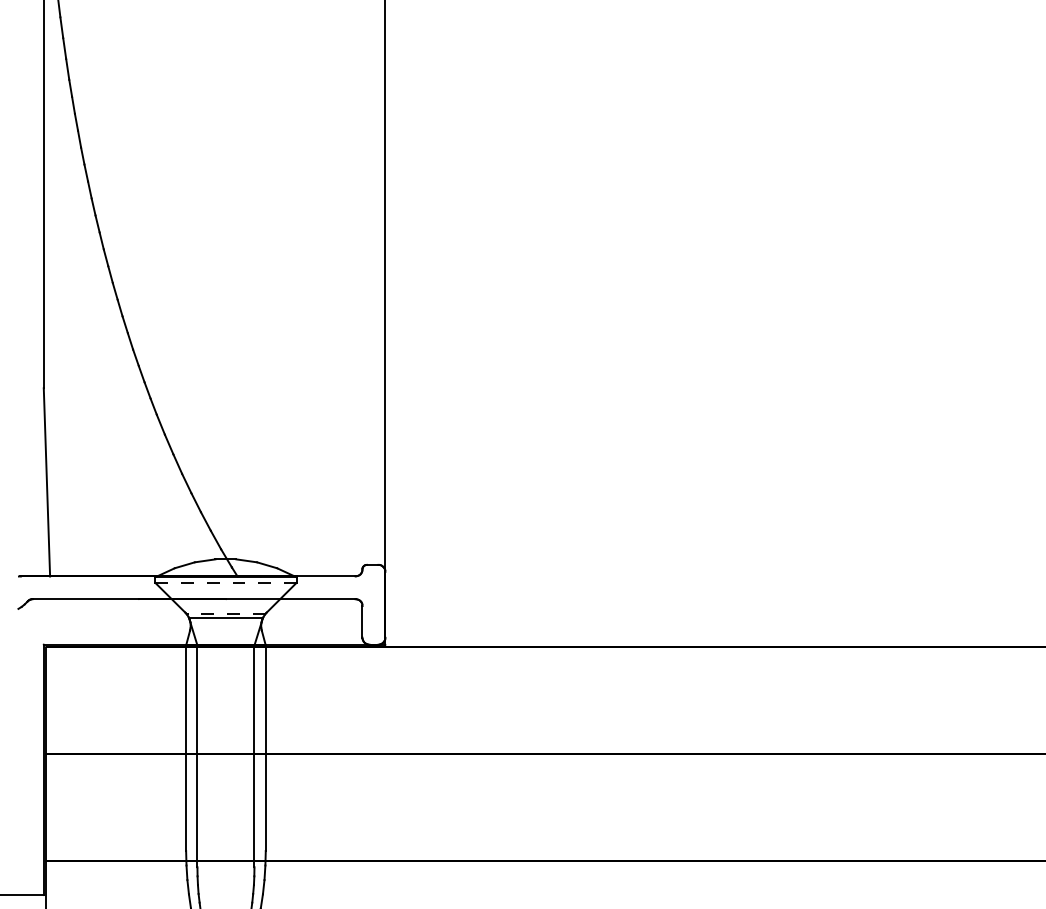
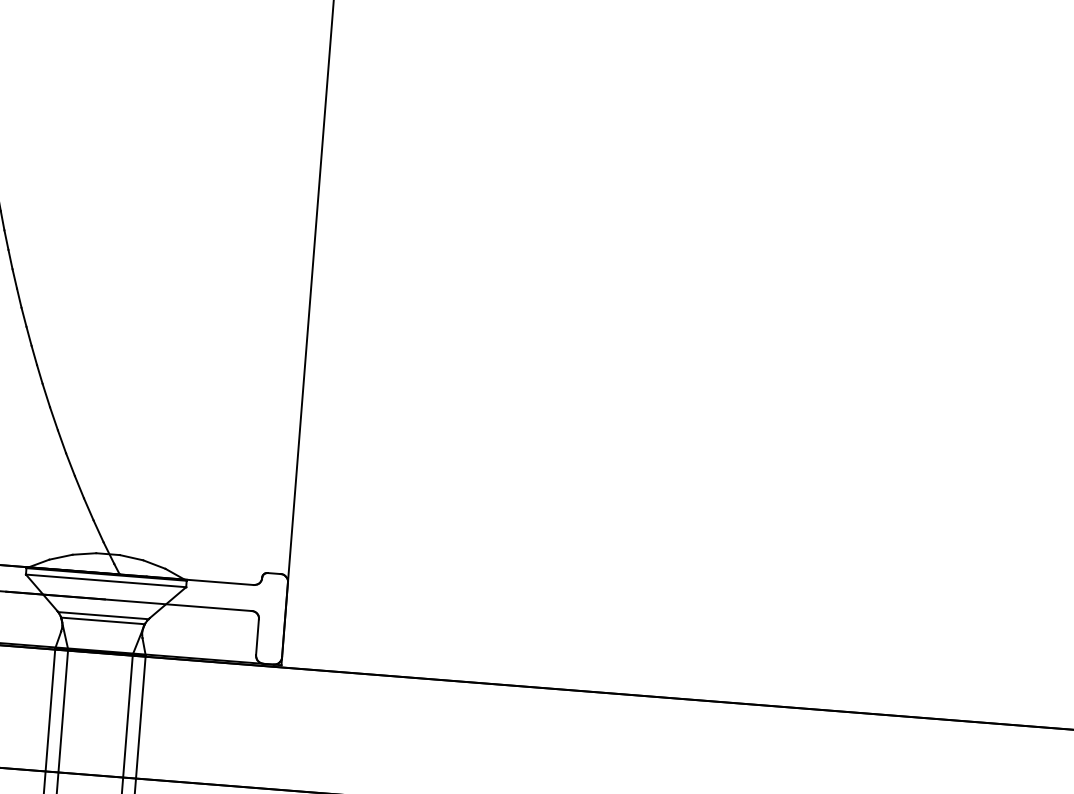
line: (225, 582) -> (105, 580), dashed -> solid
line: (225, 613) -> (102, 615), dashed -> solid

